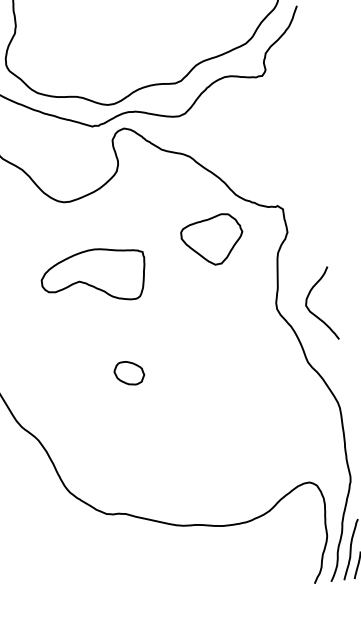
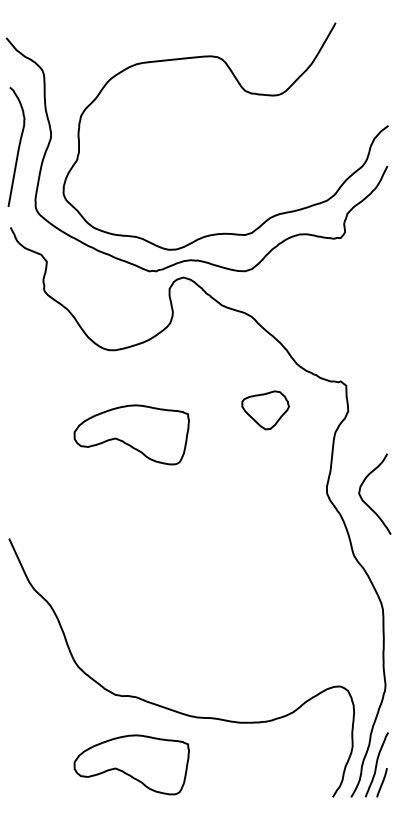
part: (212, 240) -> (265, 410), size x0.7
part: (128, 373) -> (157, 544), removed
part: (128, 575) -> (131, 764), added

